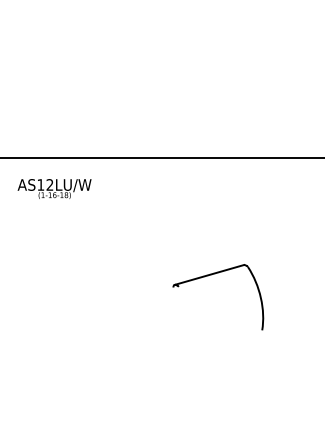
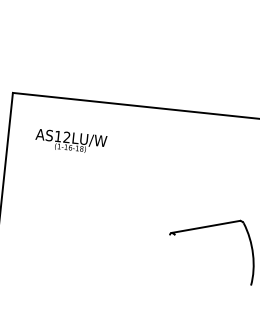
text: (54, 188) -> (70, 141), moved

